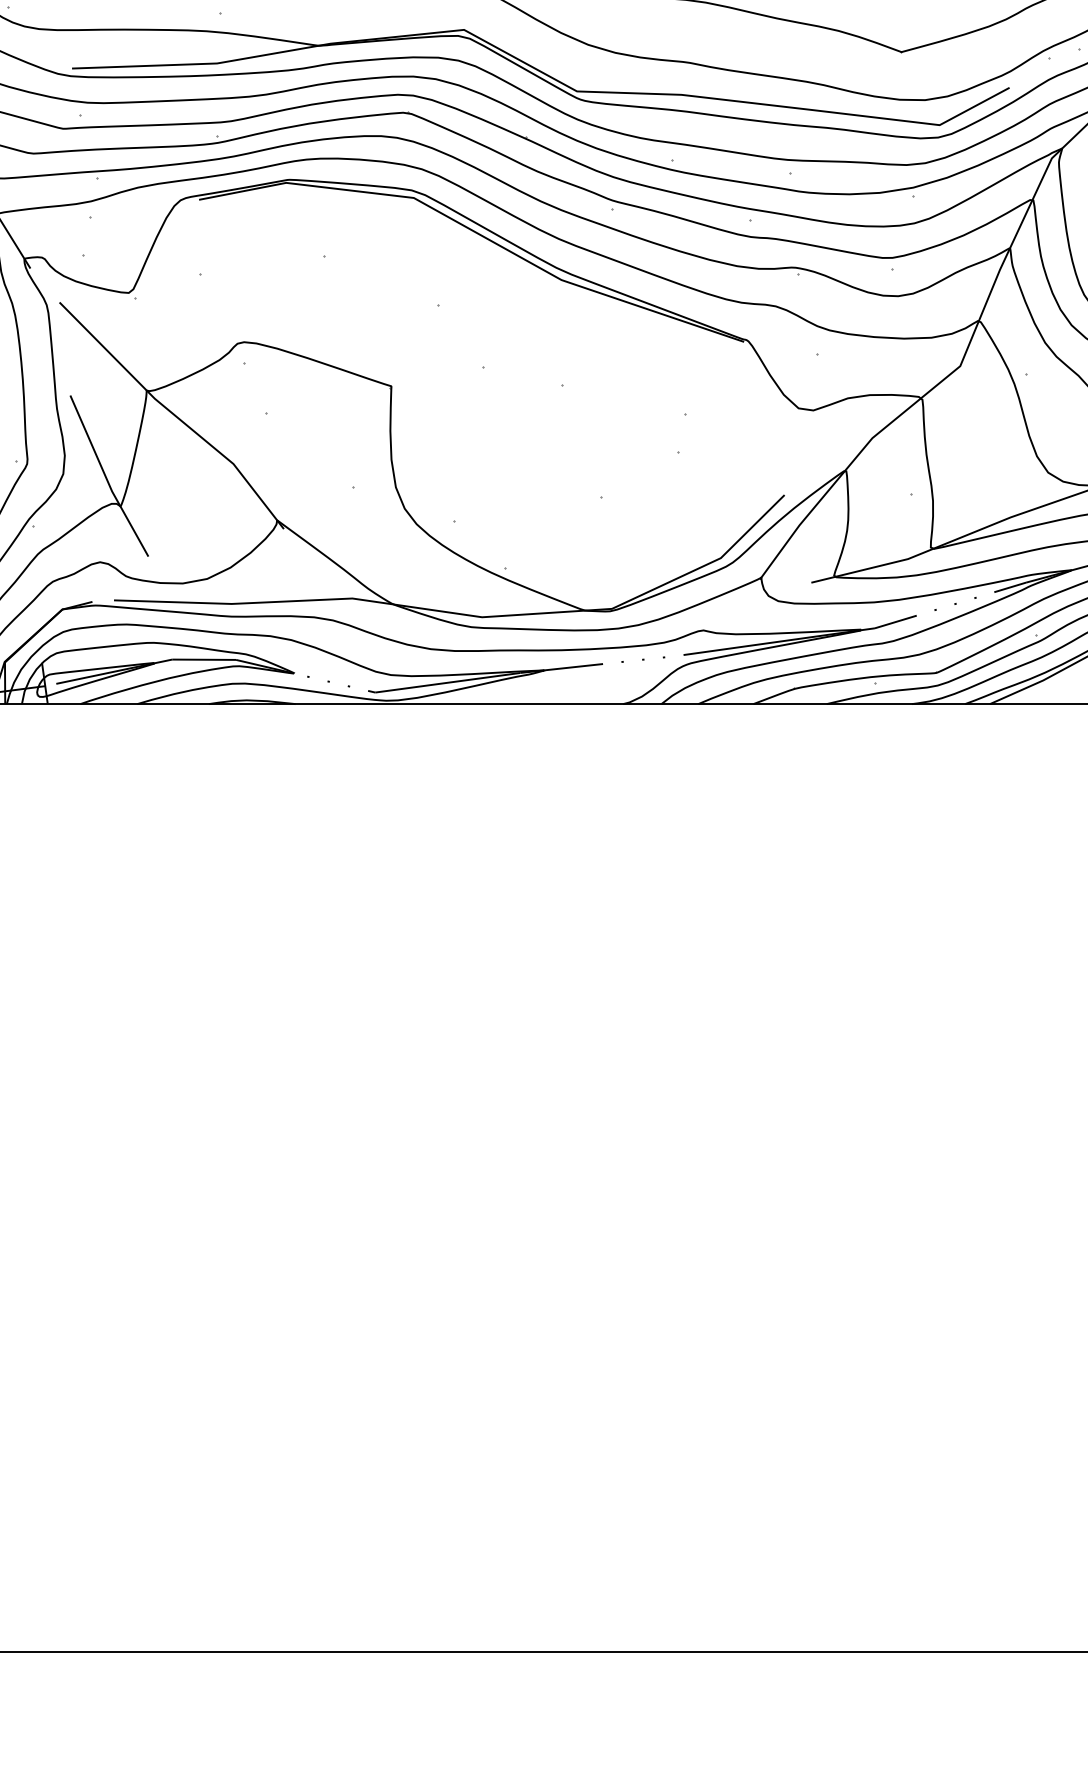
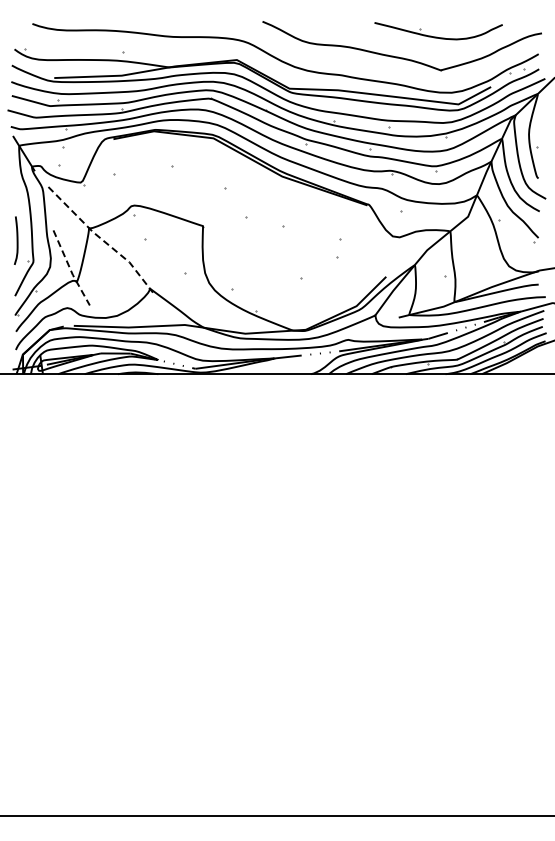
line: (175, 415) -> (102, 239), solid -> dashed
line: (106, 479) -> (70, 269), solid -> dashed

